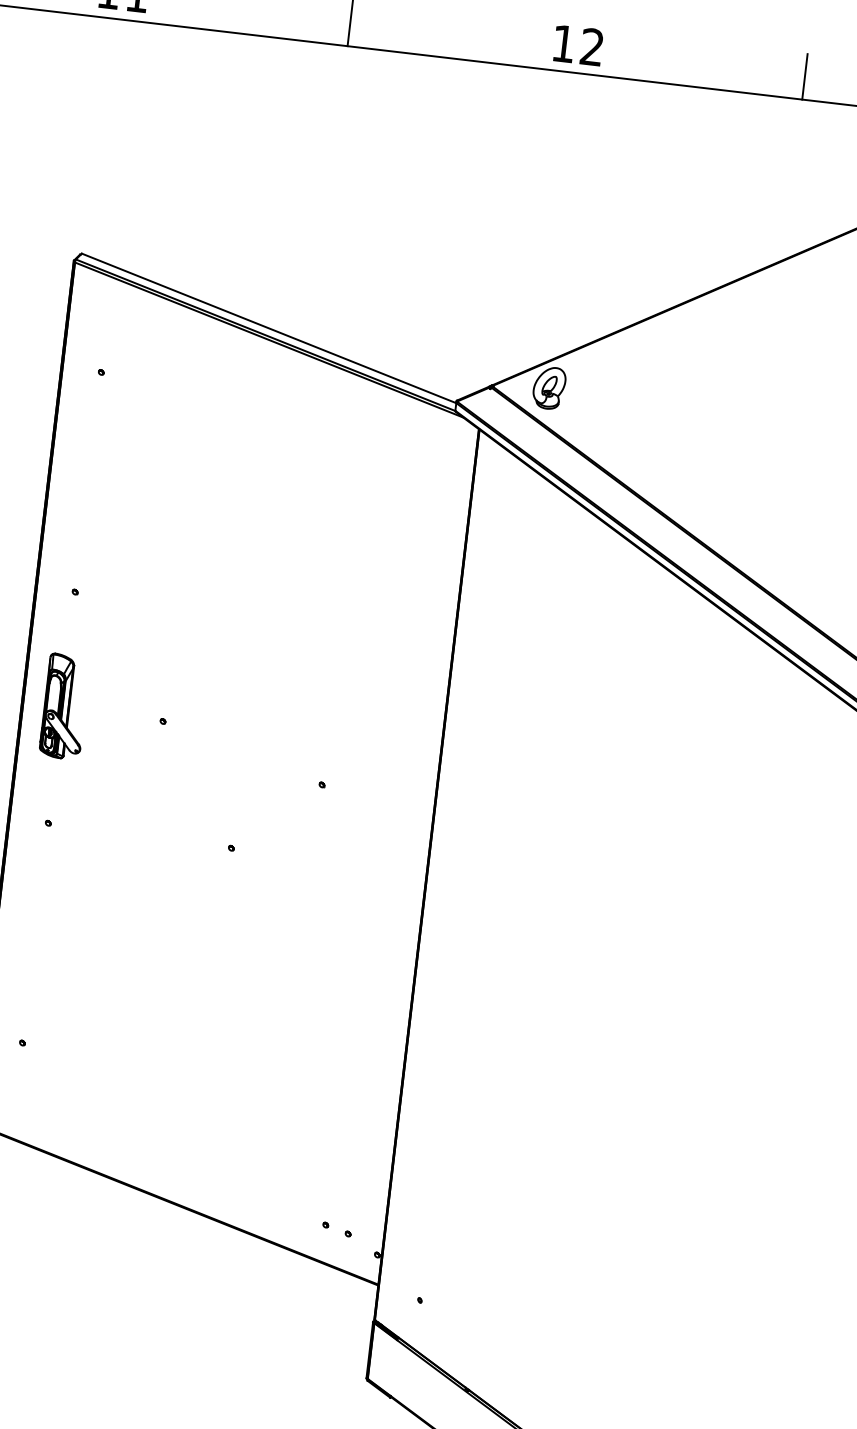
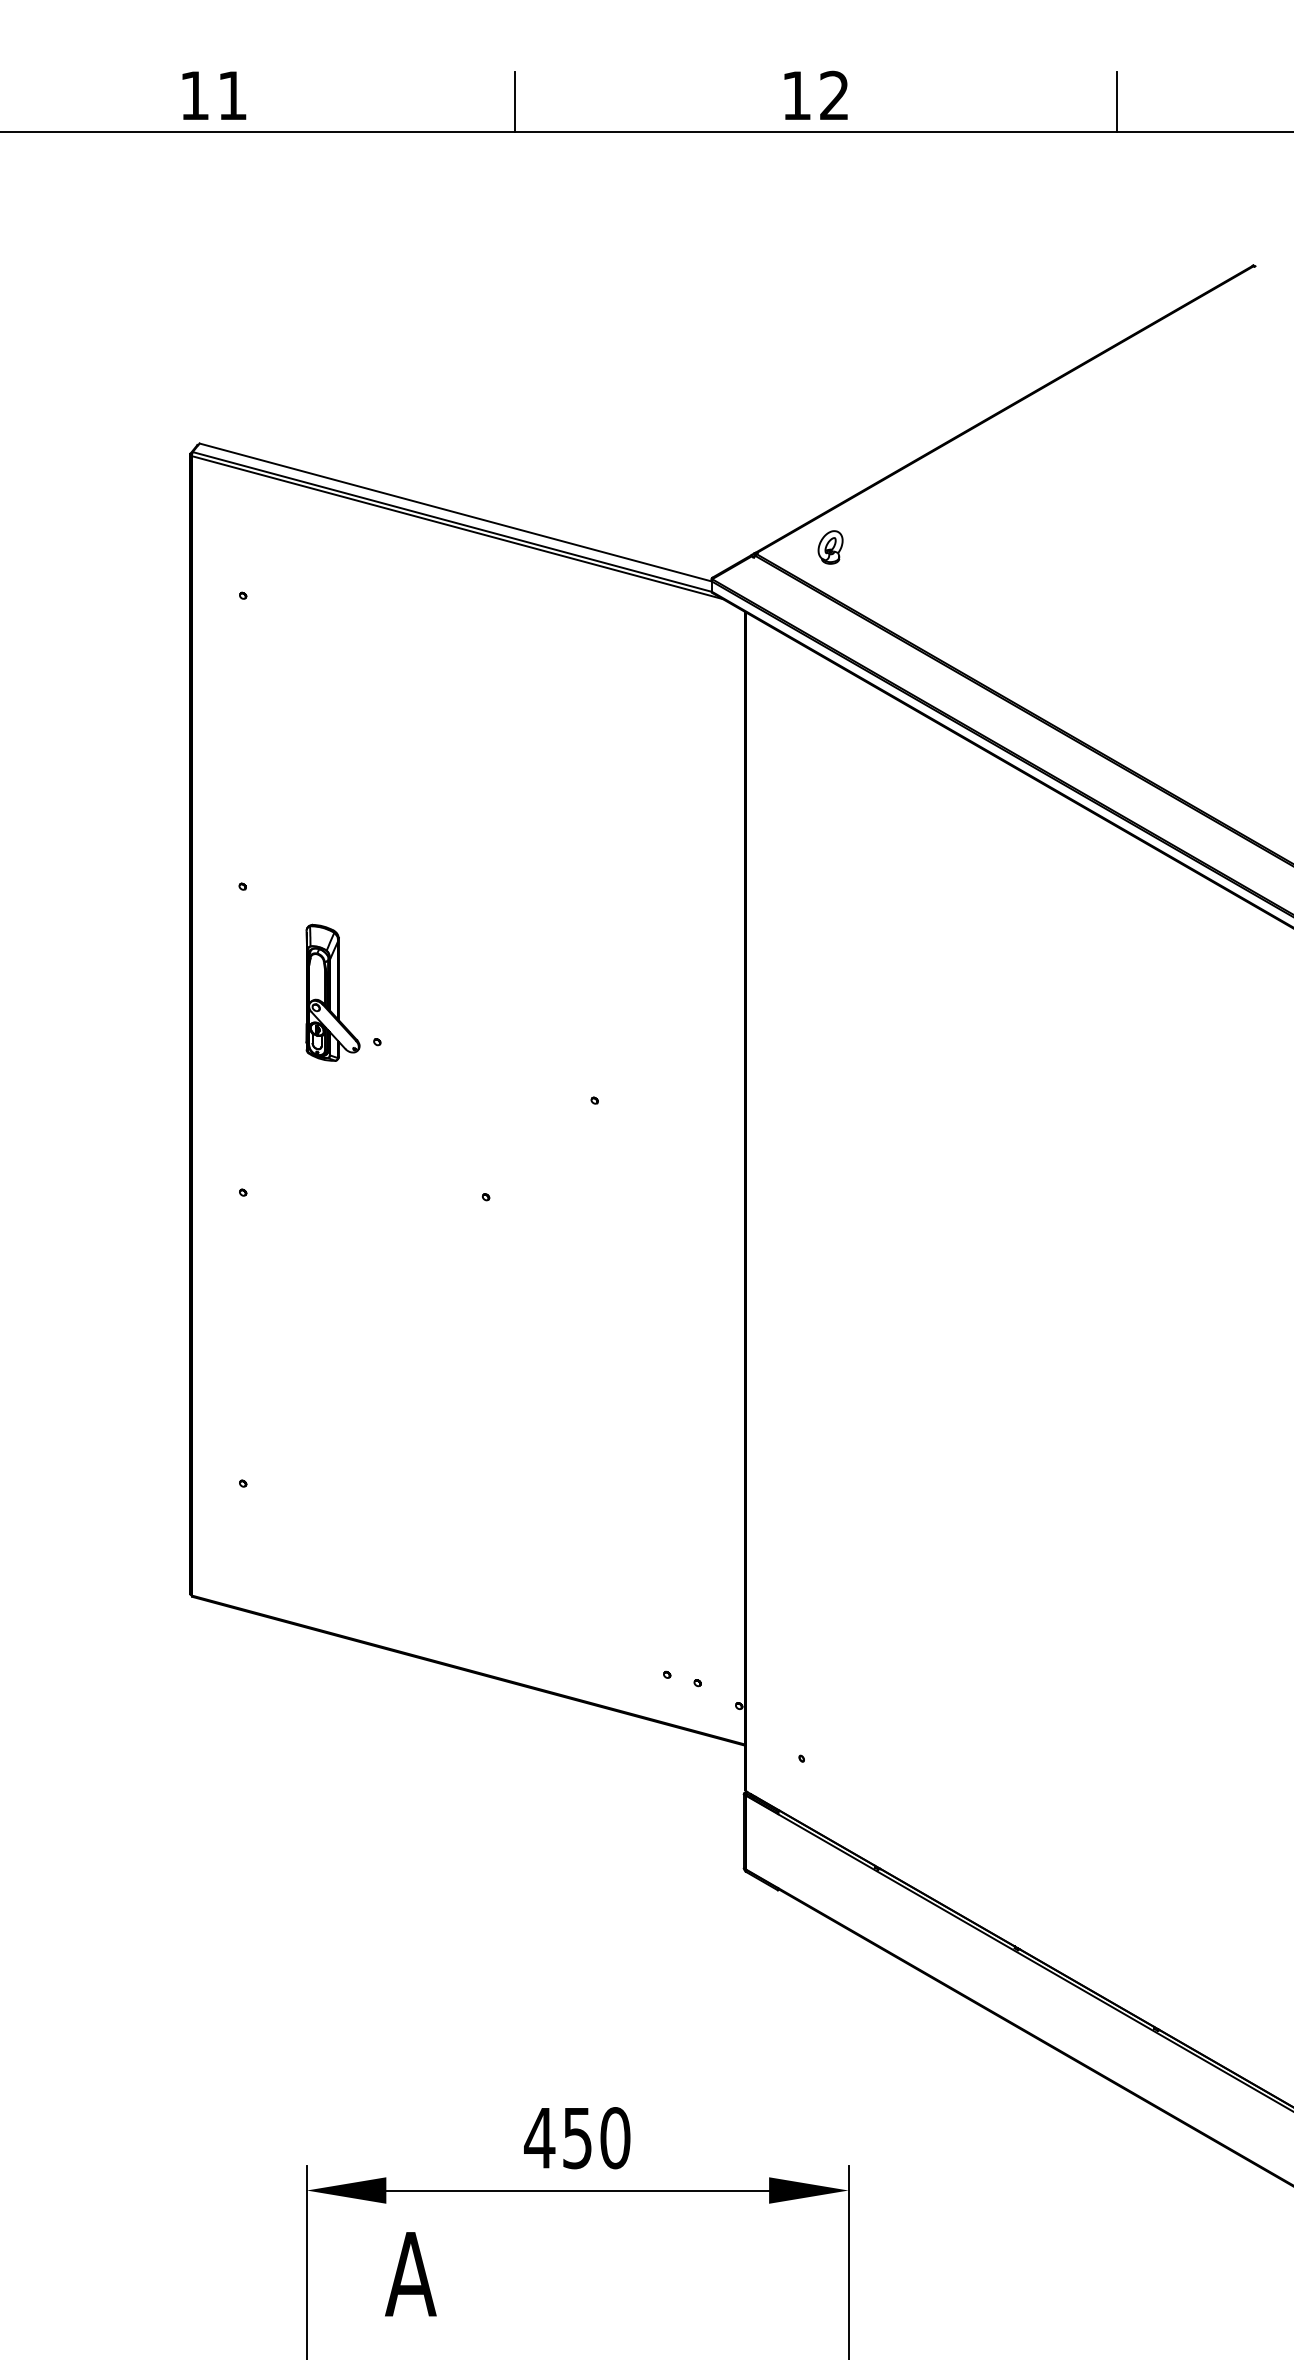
part: (549, 388) -> (830, 547), size x0.6
part: (64, 706) -> (332, 992), moved

